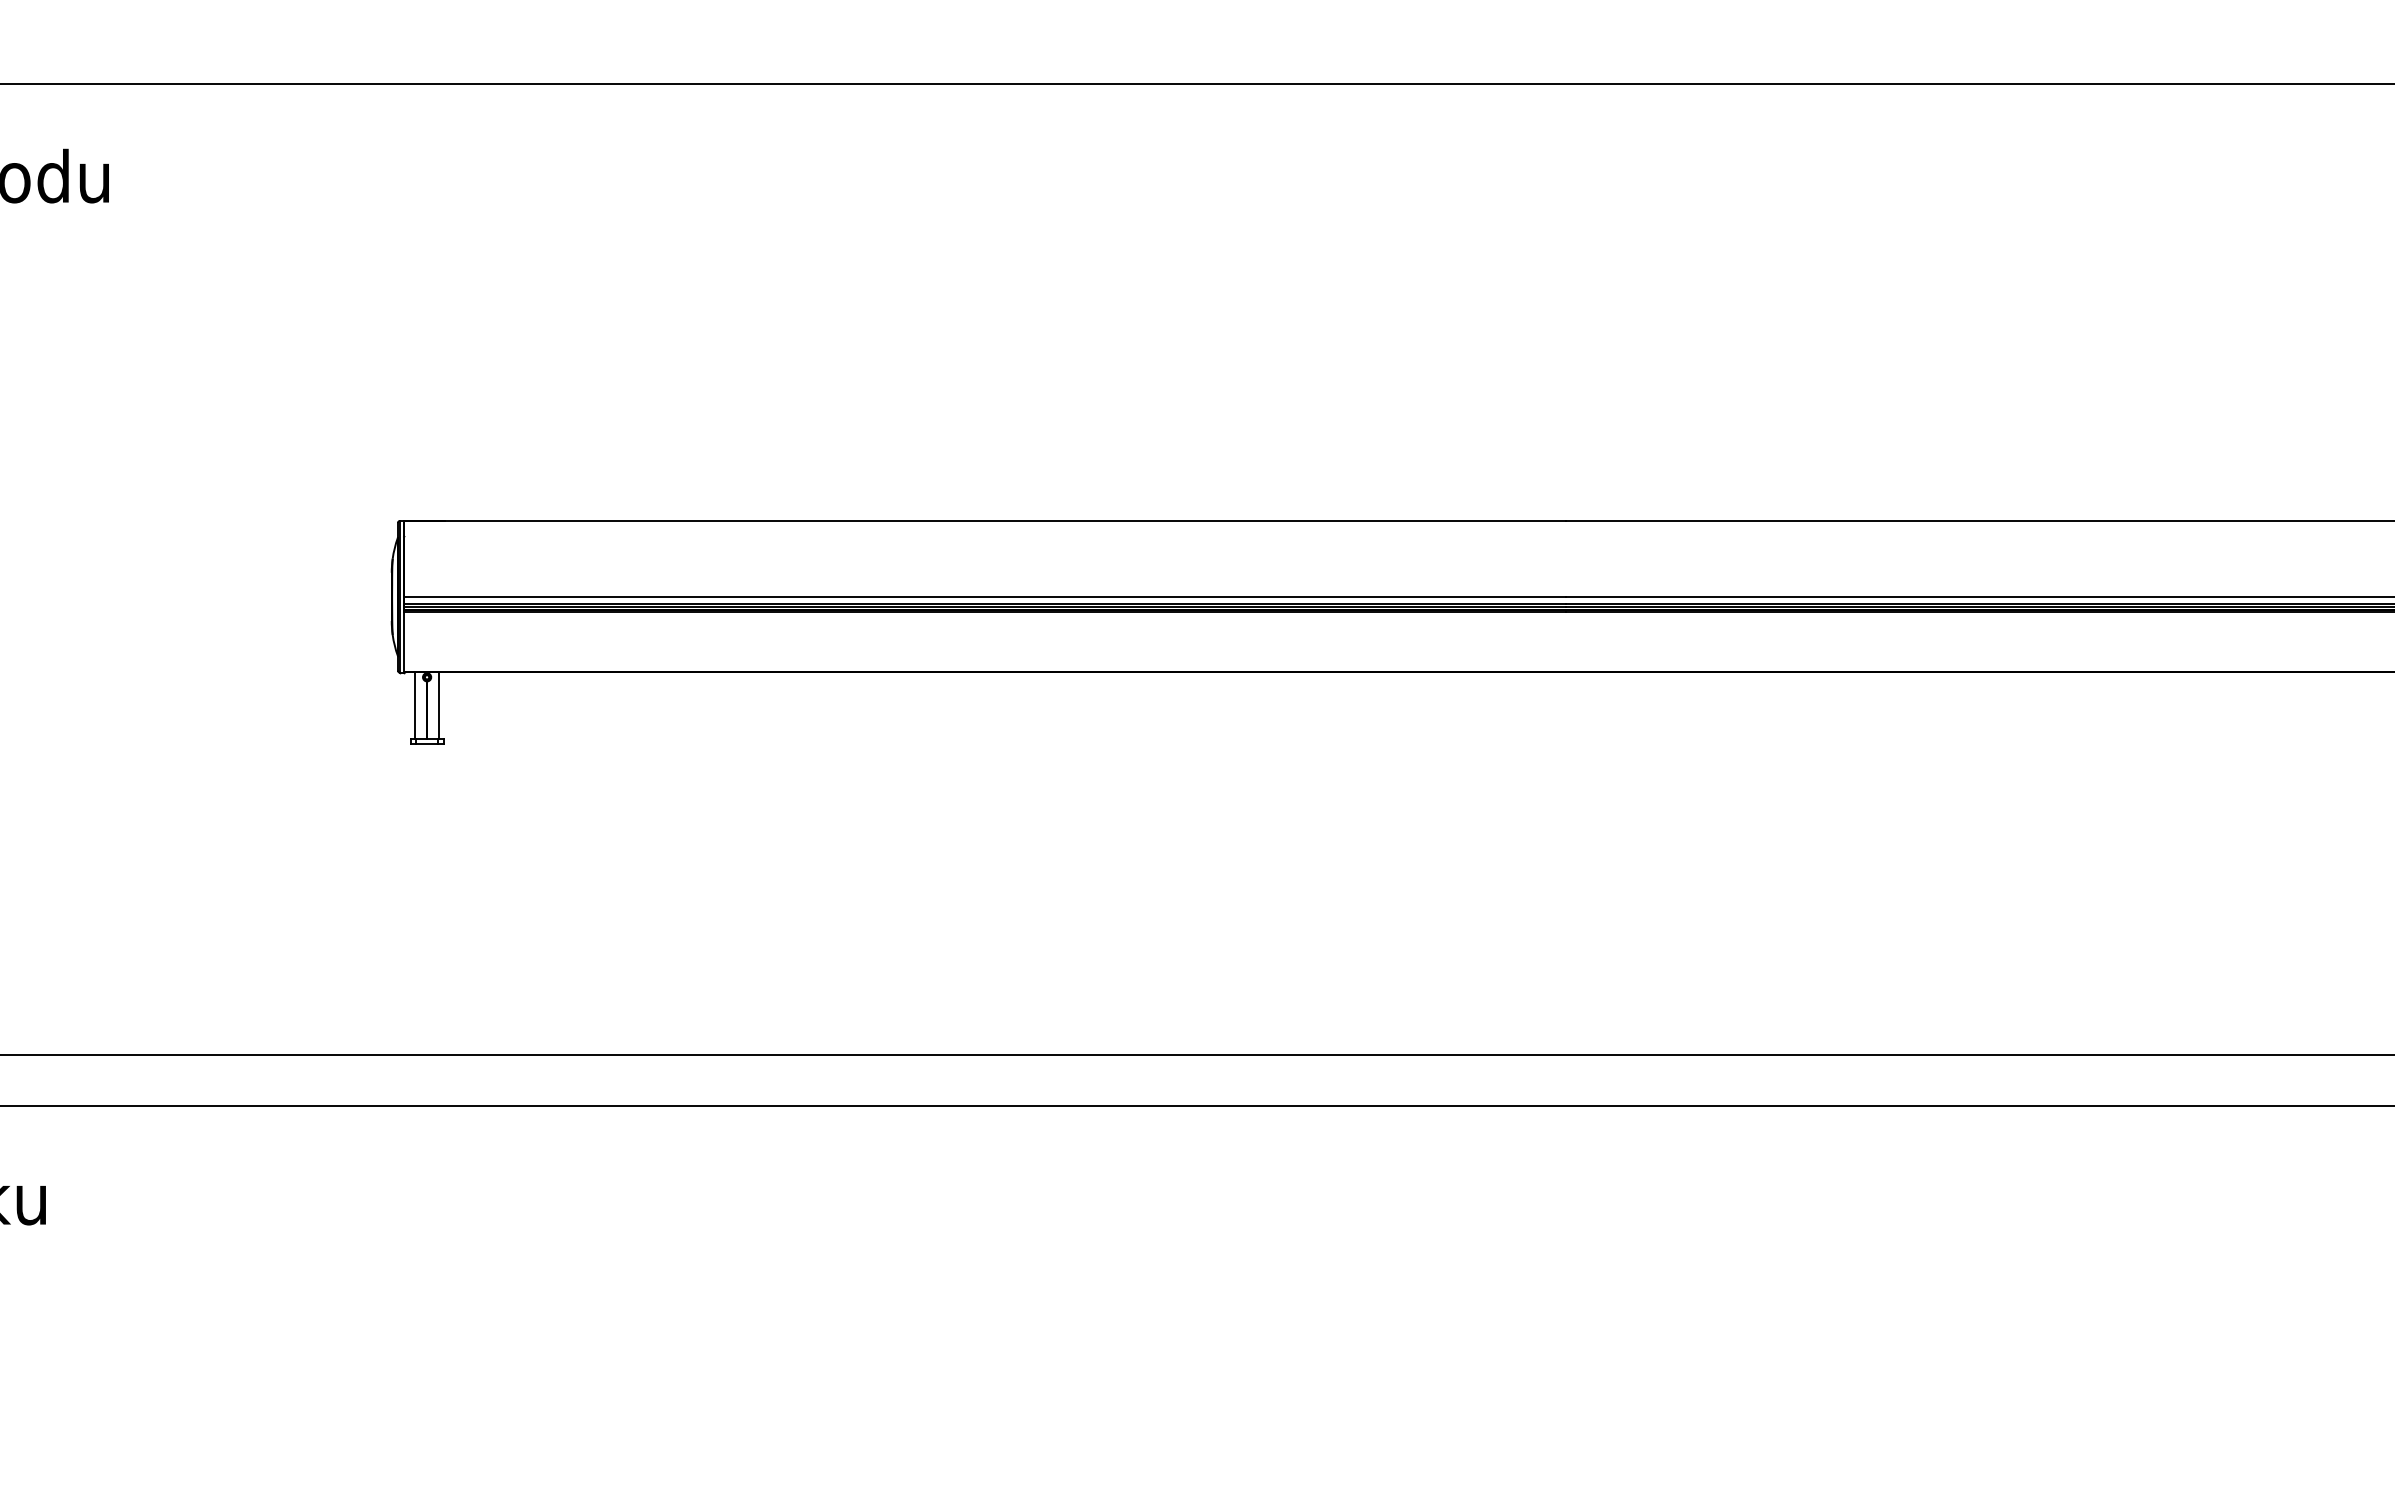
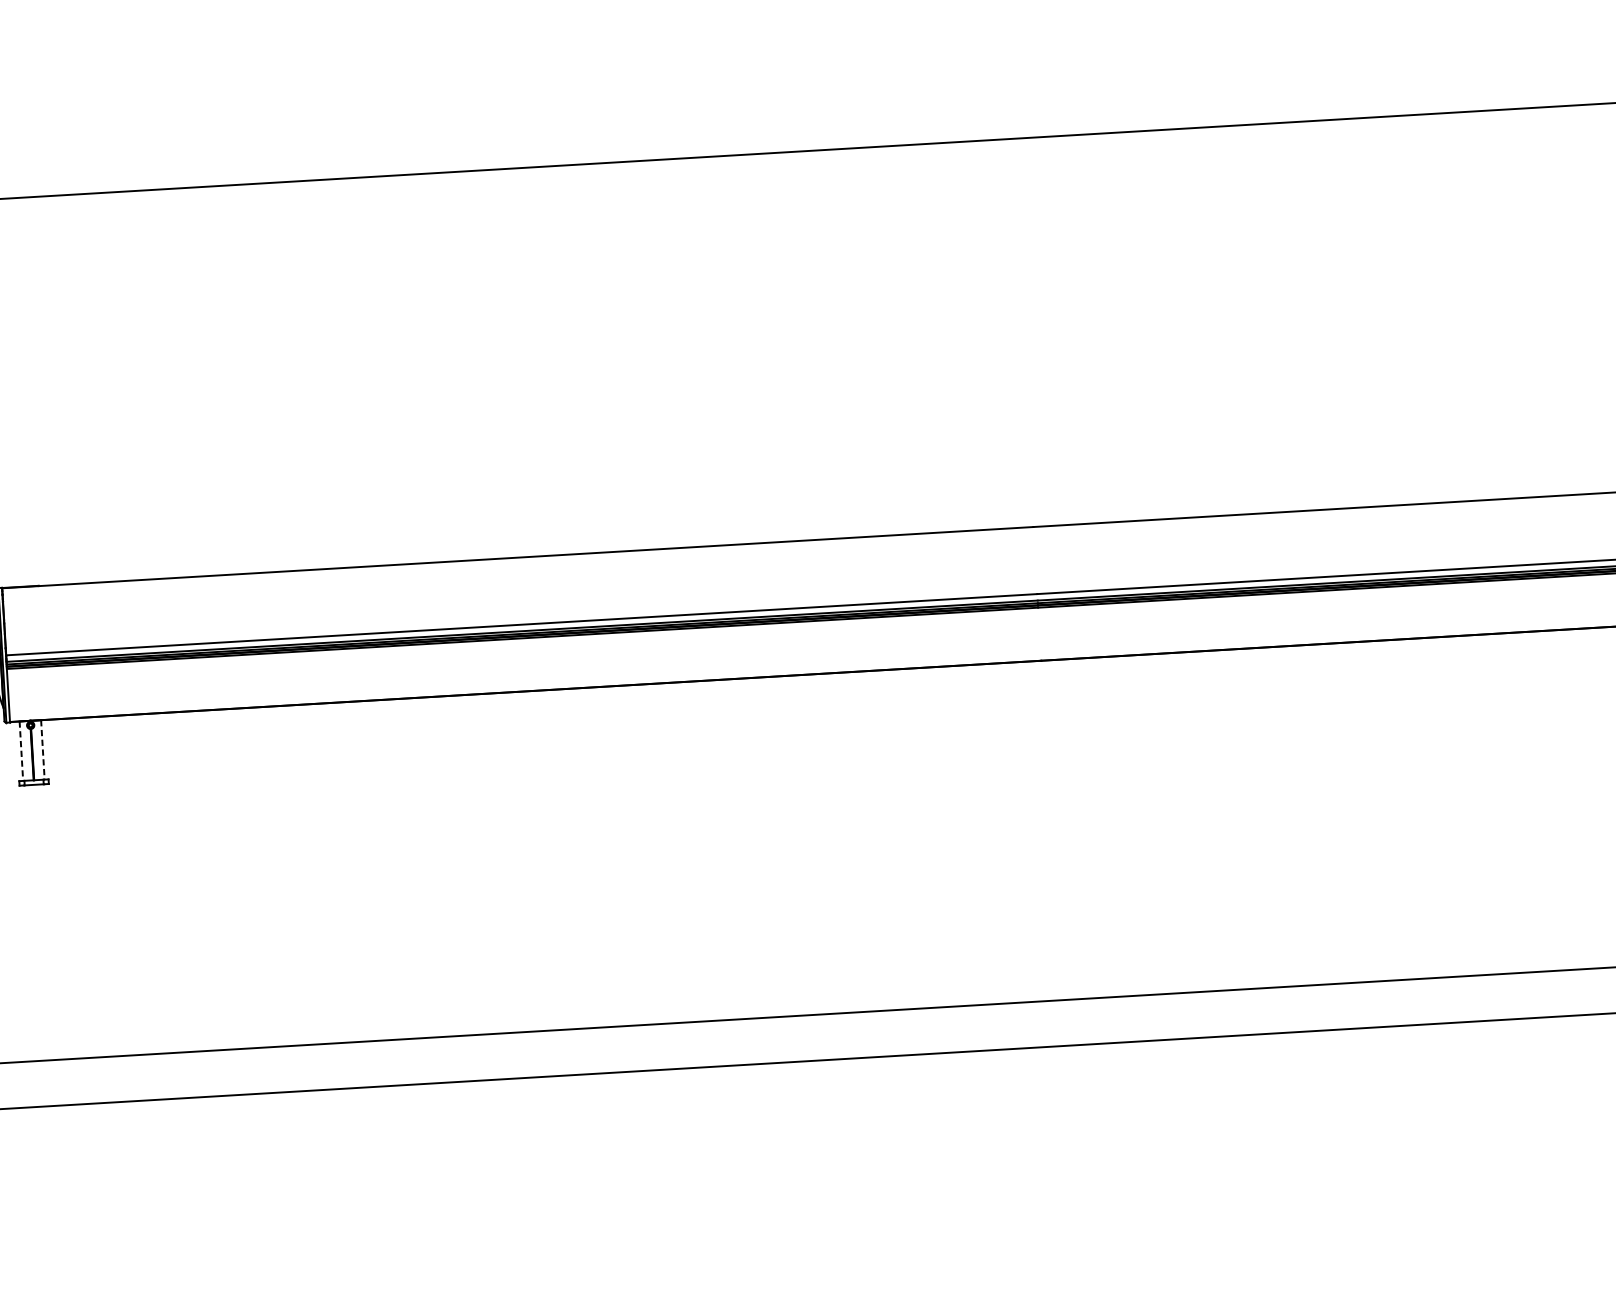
line: (414, 705) -> (20, 751), solid -> dashed
line: (439, 705) -> (43, 749), solid -> dashed

